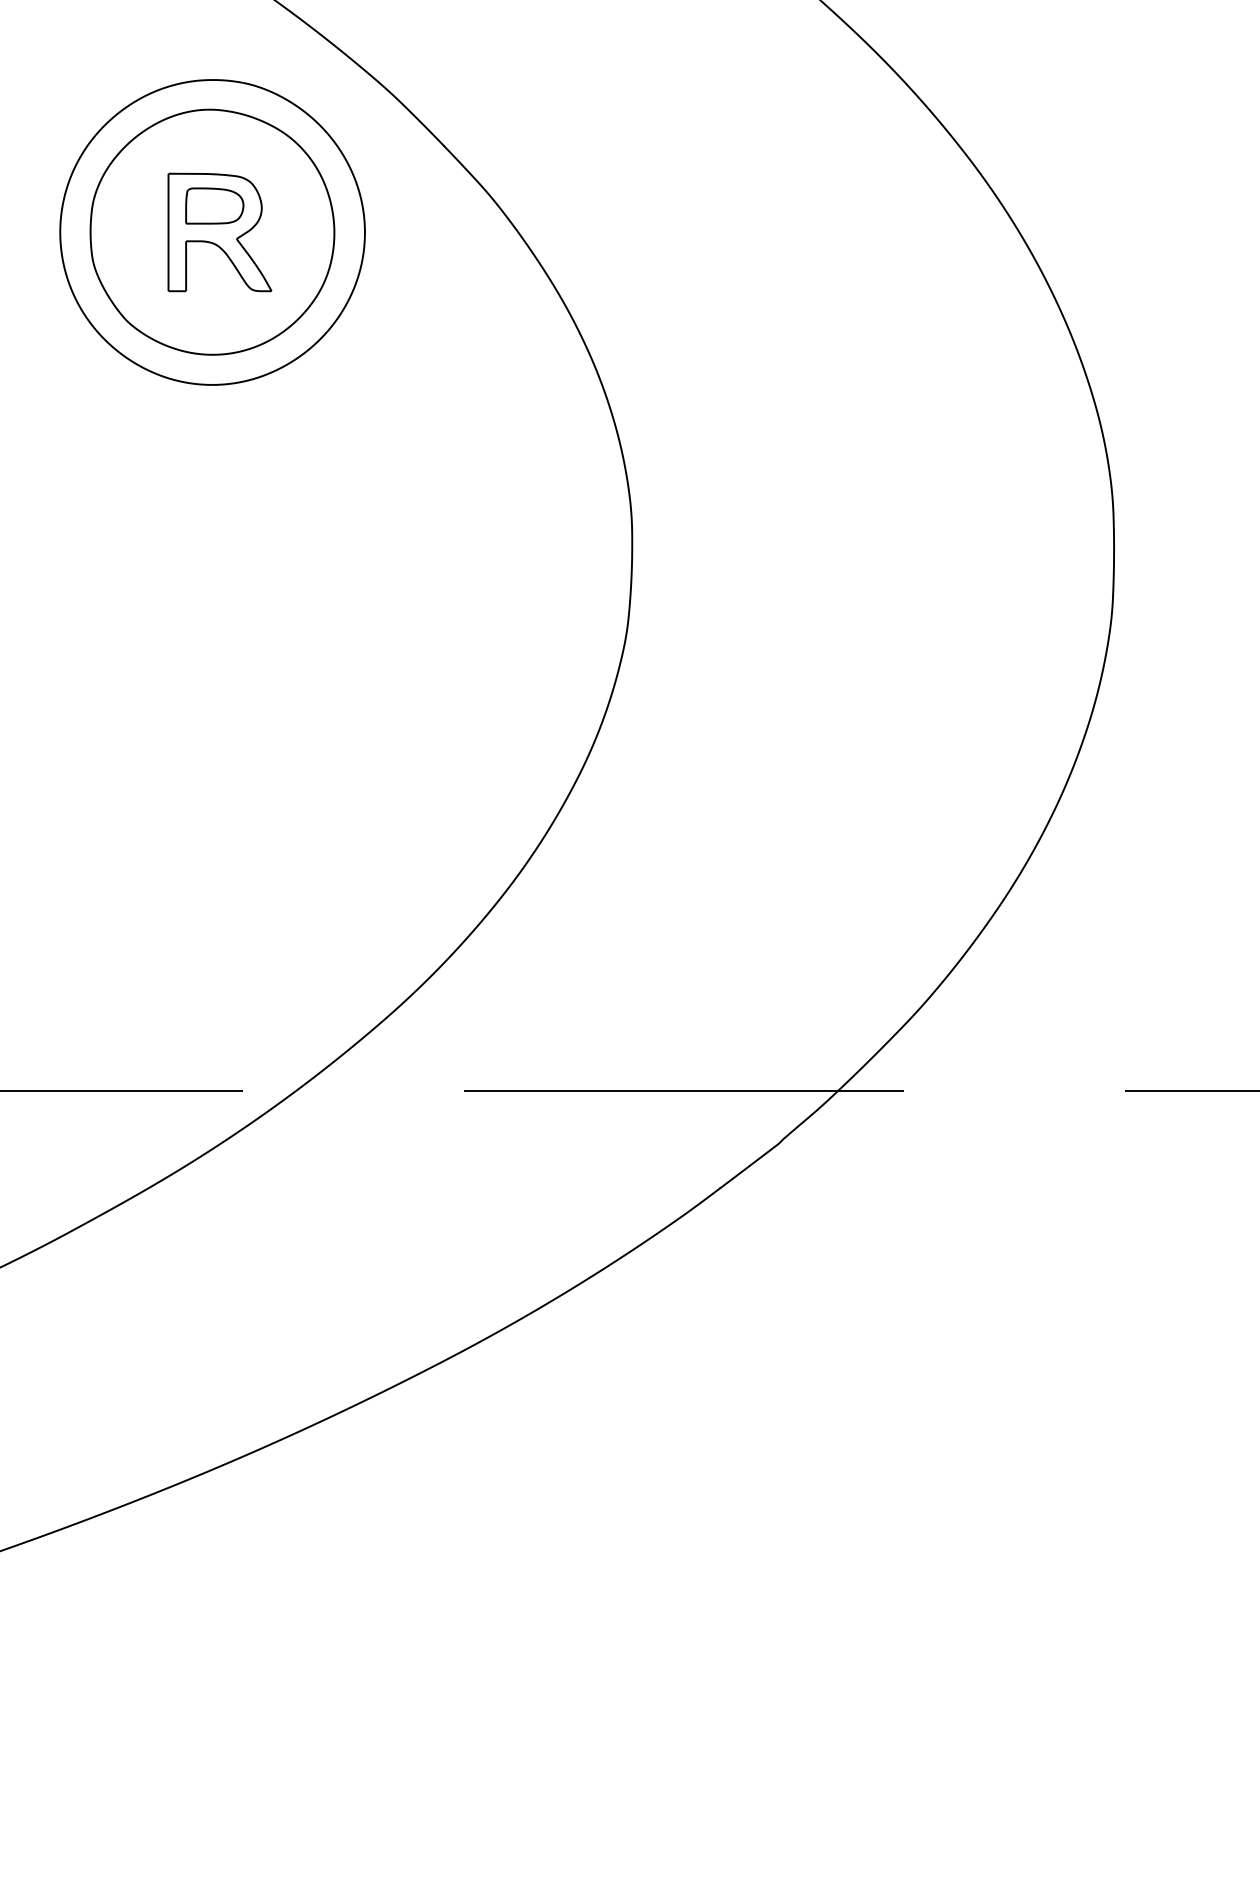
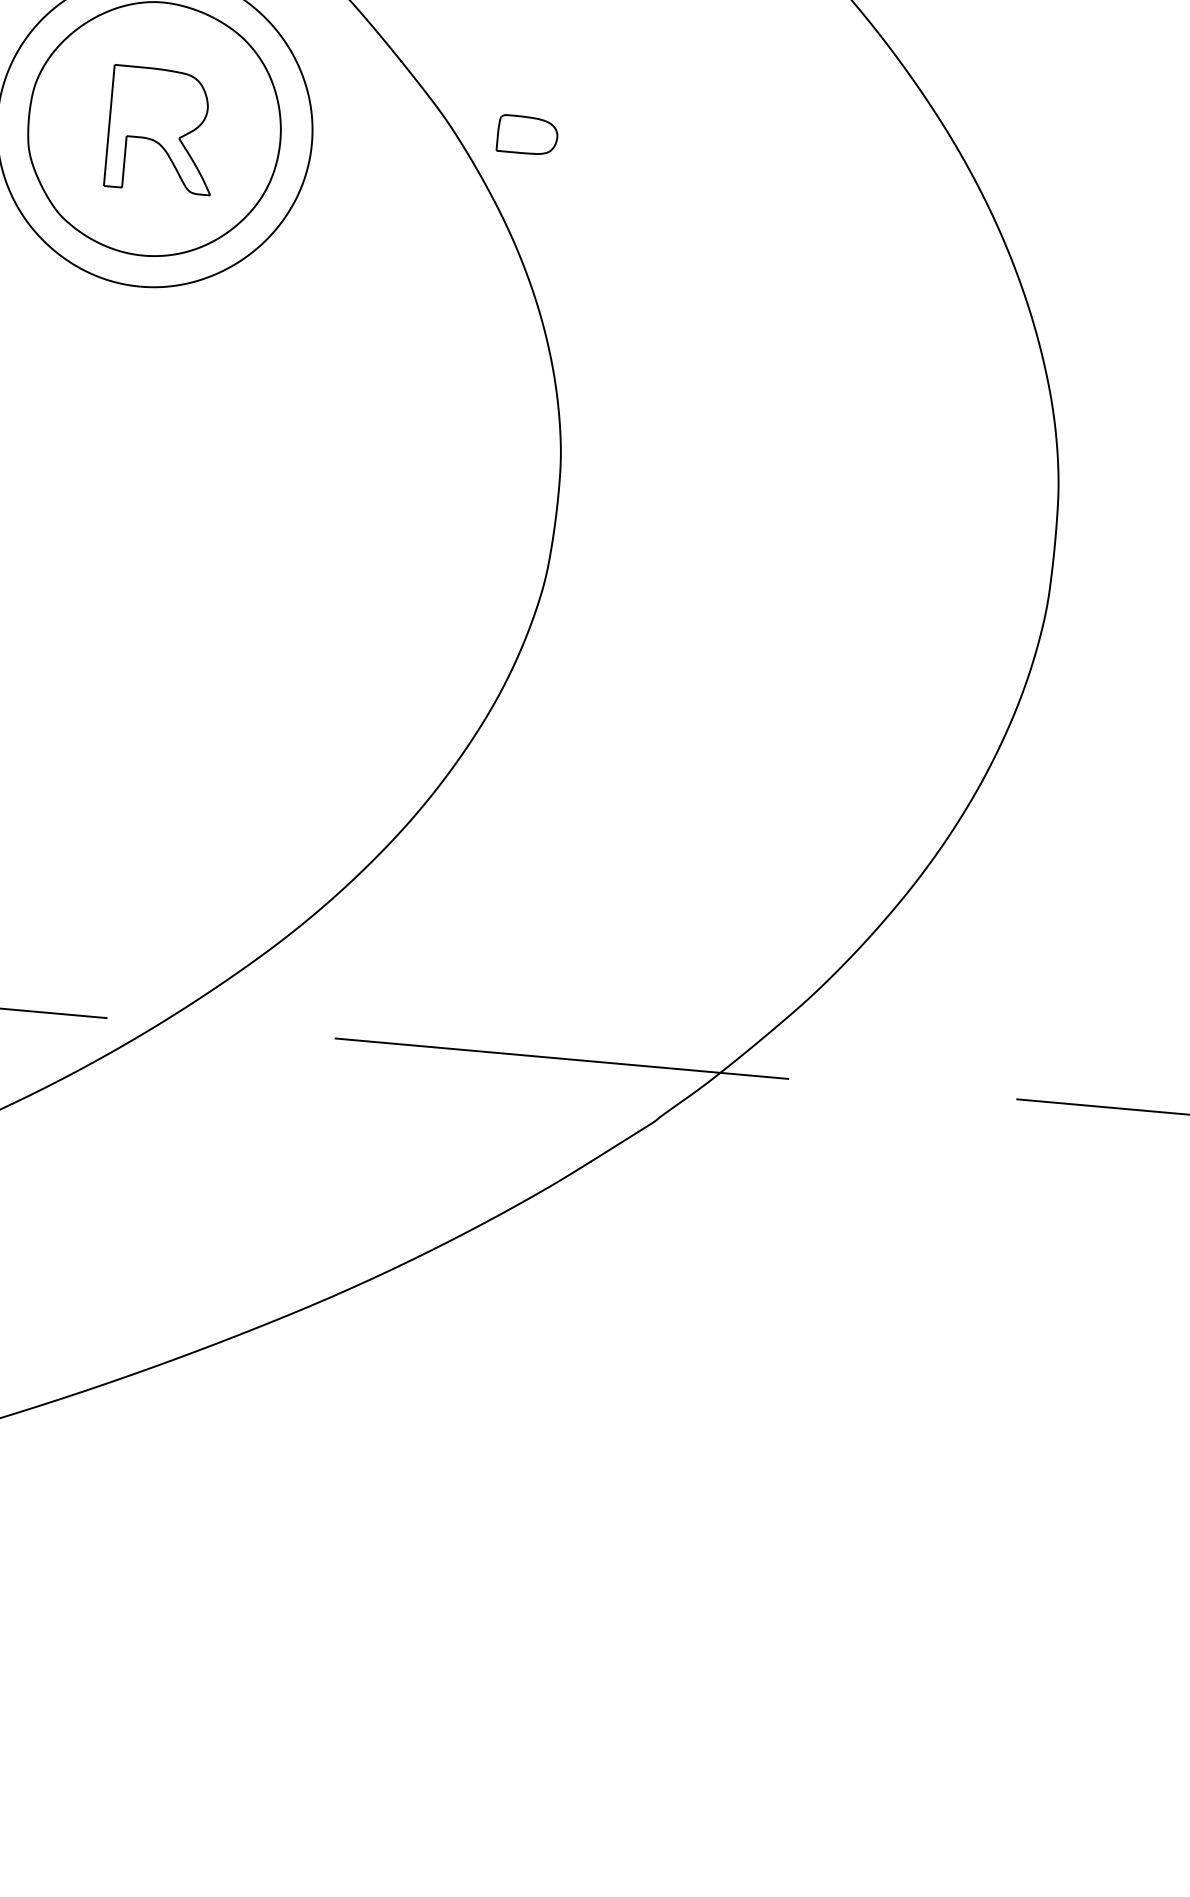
part: (214, 205) -> (527, 134), moved

